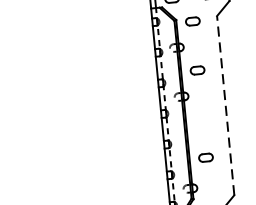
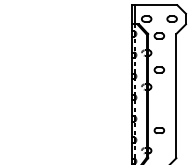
line: (225, 104) -> (176, 95), dashed -> solid

